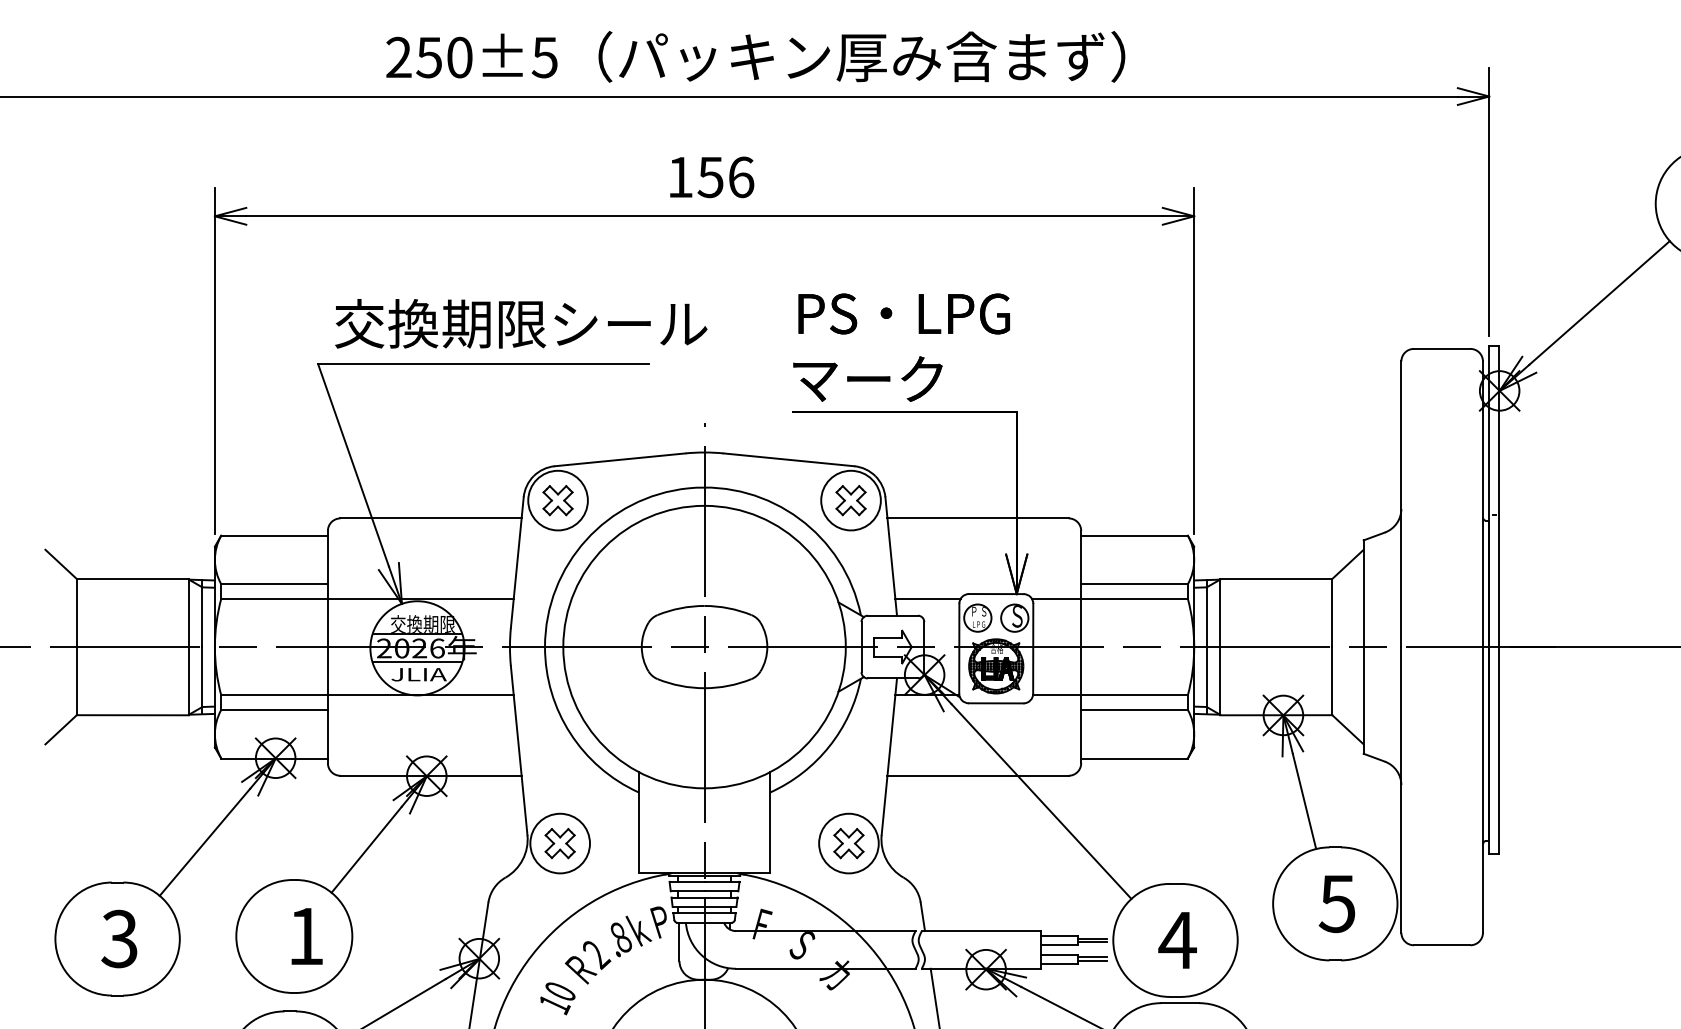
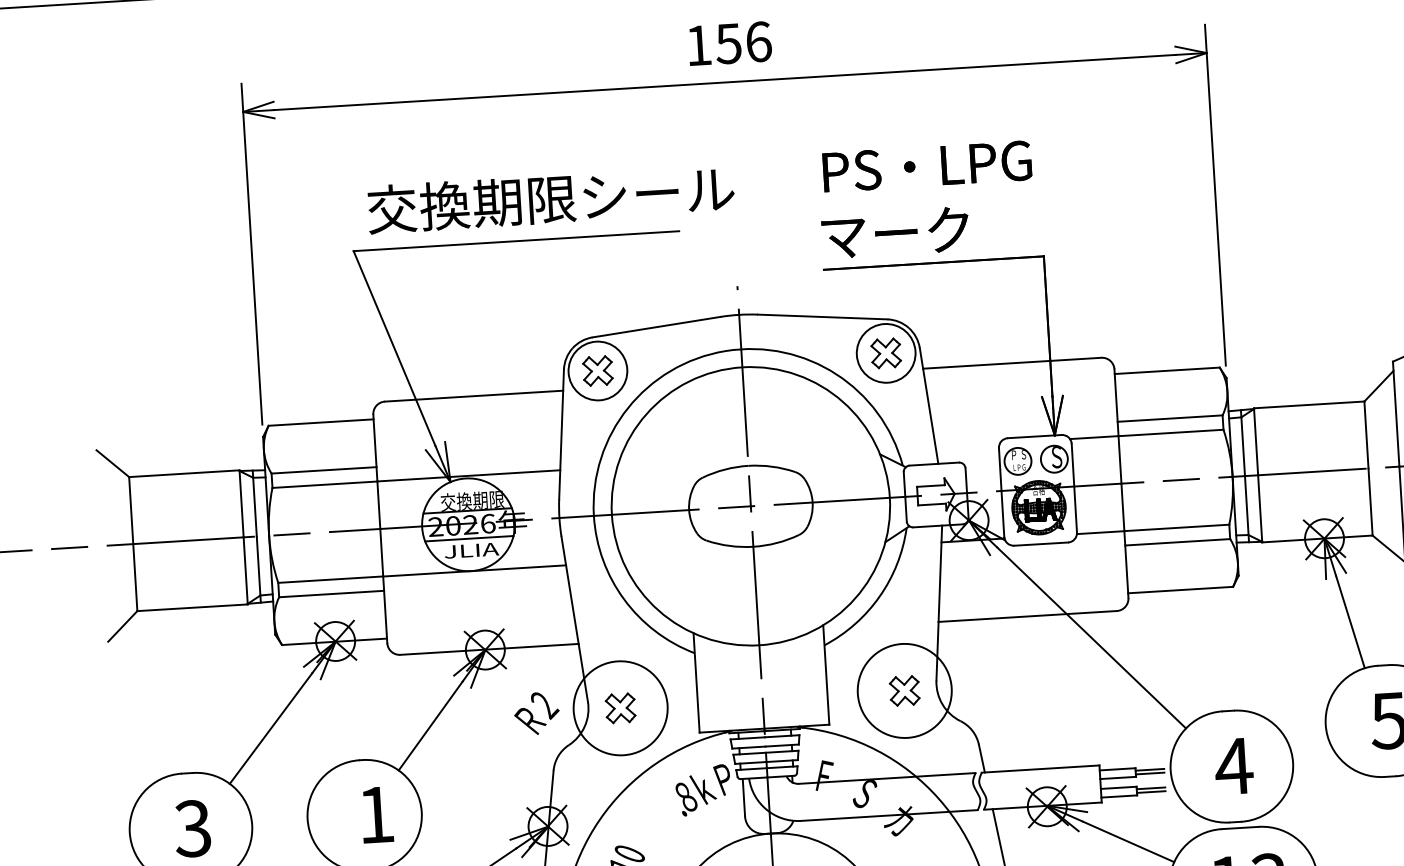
line: (927, 598) -> (967, 445), removed
circle: (560, 843) -> (620, 708), size x1.6
circle: (848, 843) -> (904, 690), size x1.6
text: (587, 962) -> (536, 713), moved

